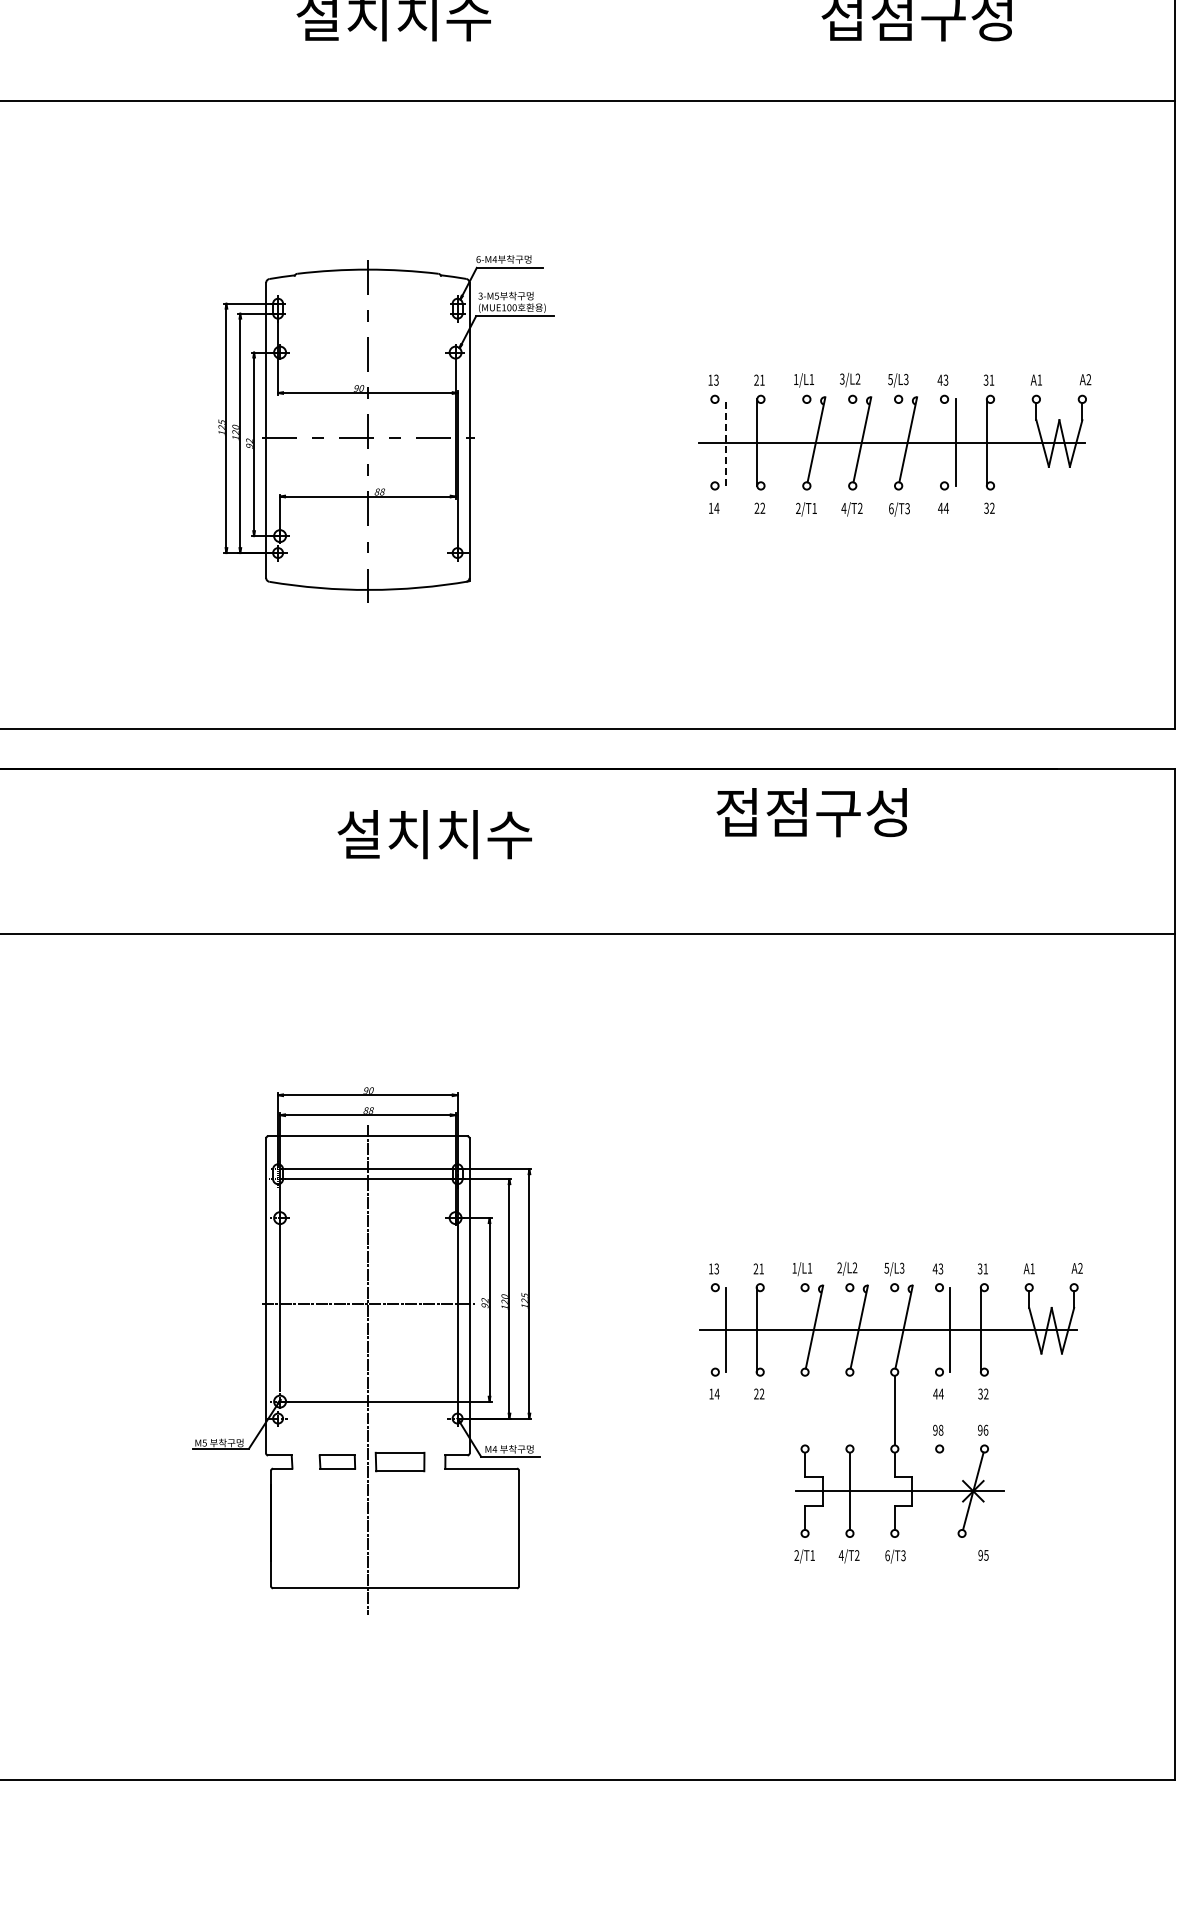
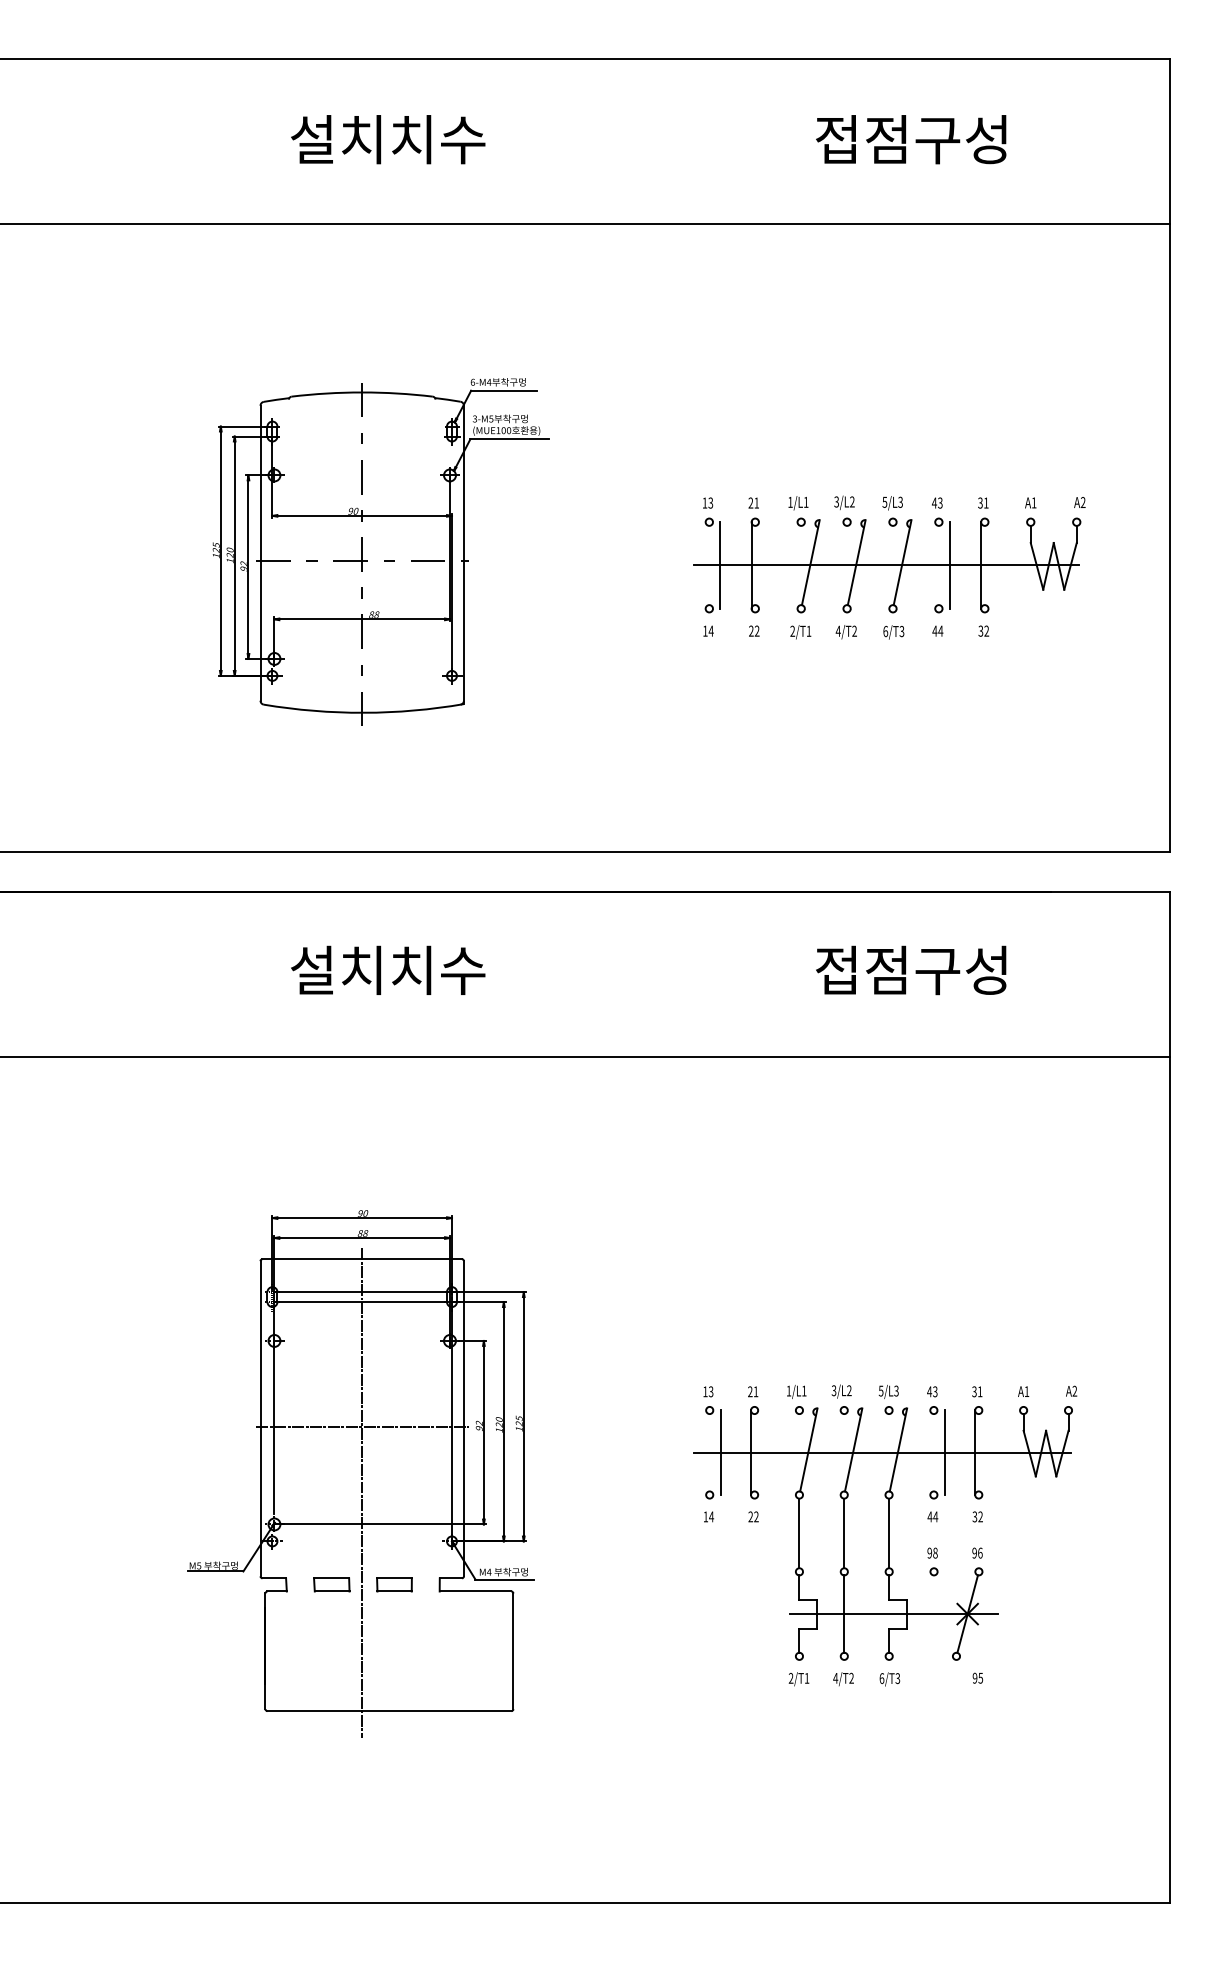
line: (726, 442) -> (720, 565), dashed -> solid
text: (812, 812) -> (911, 970), moved
text: (435, 833) -> (388, 969), moved
text: (839, 1268) -> (833, 1391), 2/L2 -> 3/L2
line: (805, 1410) -> (799, 1533), added
line: (850, 1410) -> (844, 1533), added
part: (400, 1461) -> (394, 1584), size x0.71

